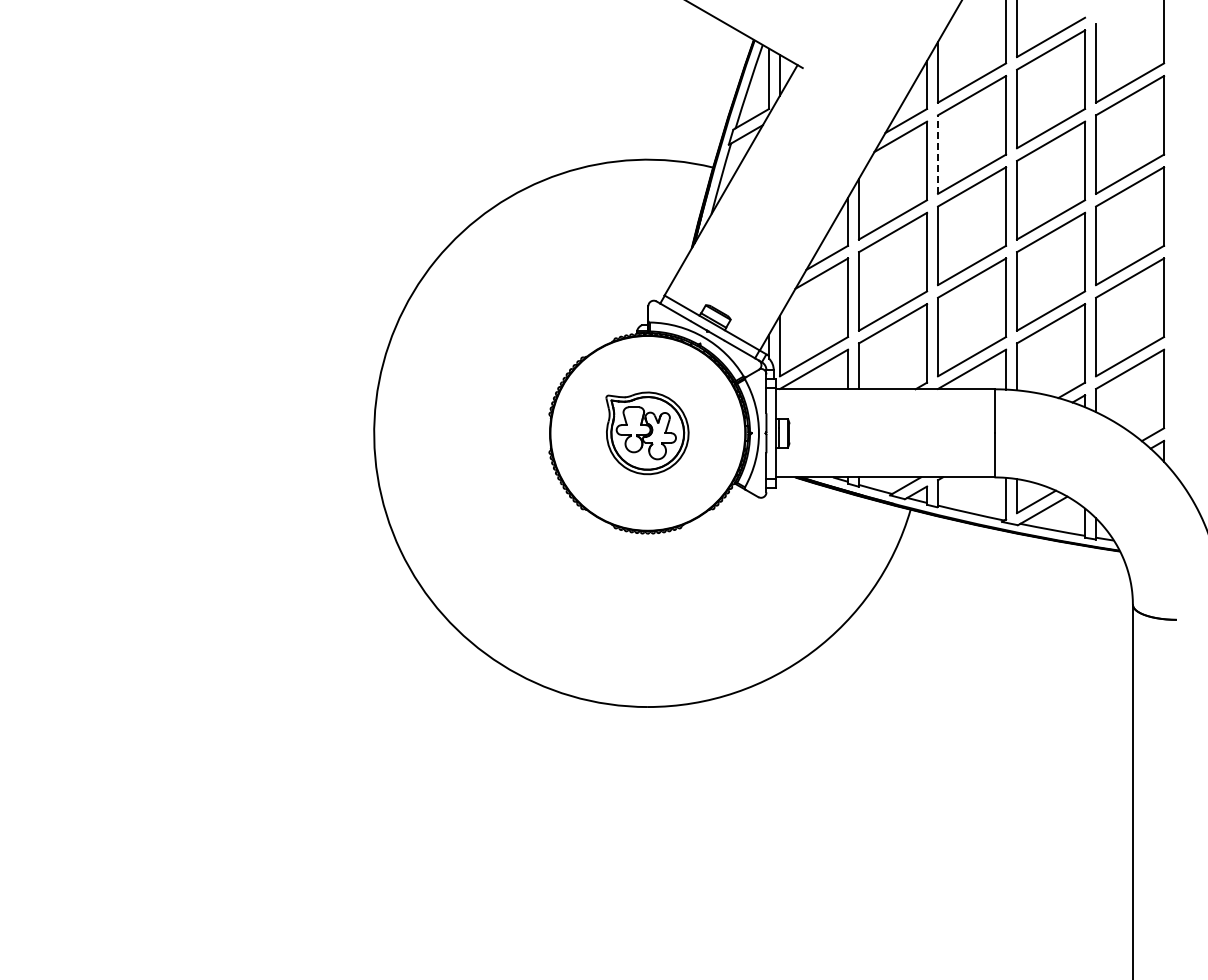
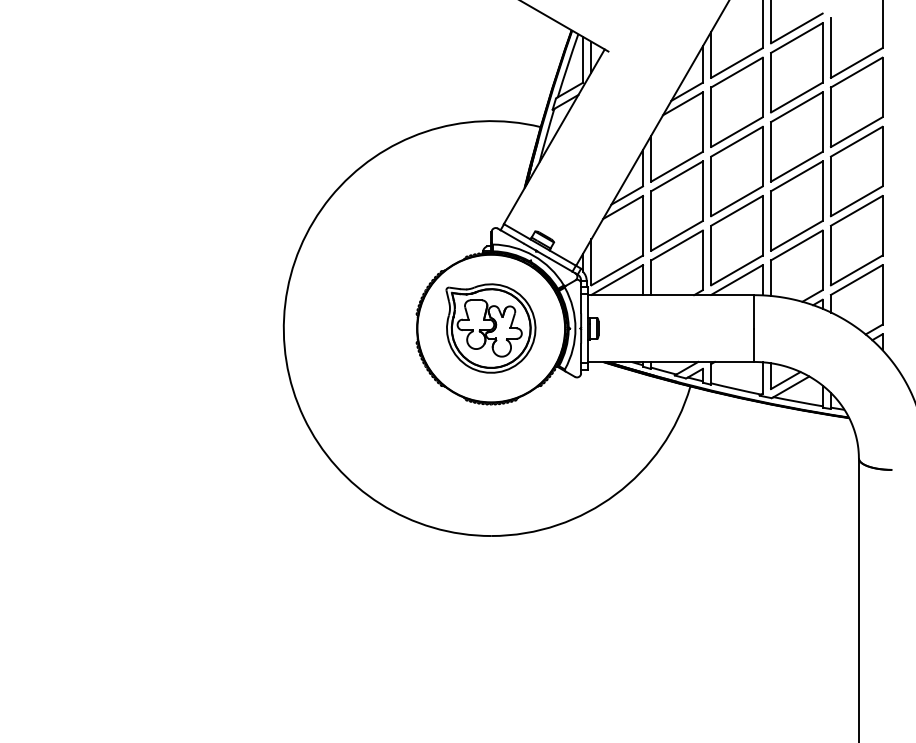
line: (938, 154) -> (711, 117), dashed -> solid
part: (647, 433) -> (490, 328), size x1.43

